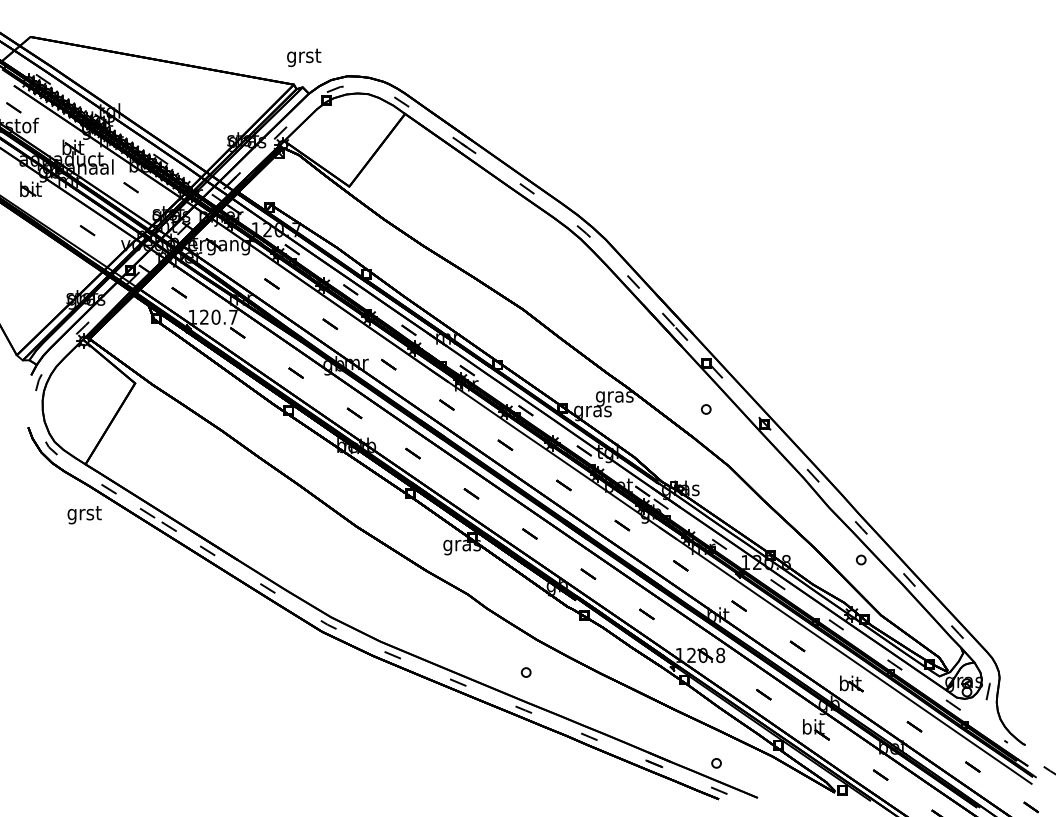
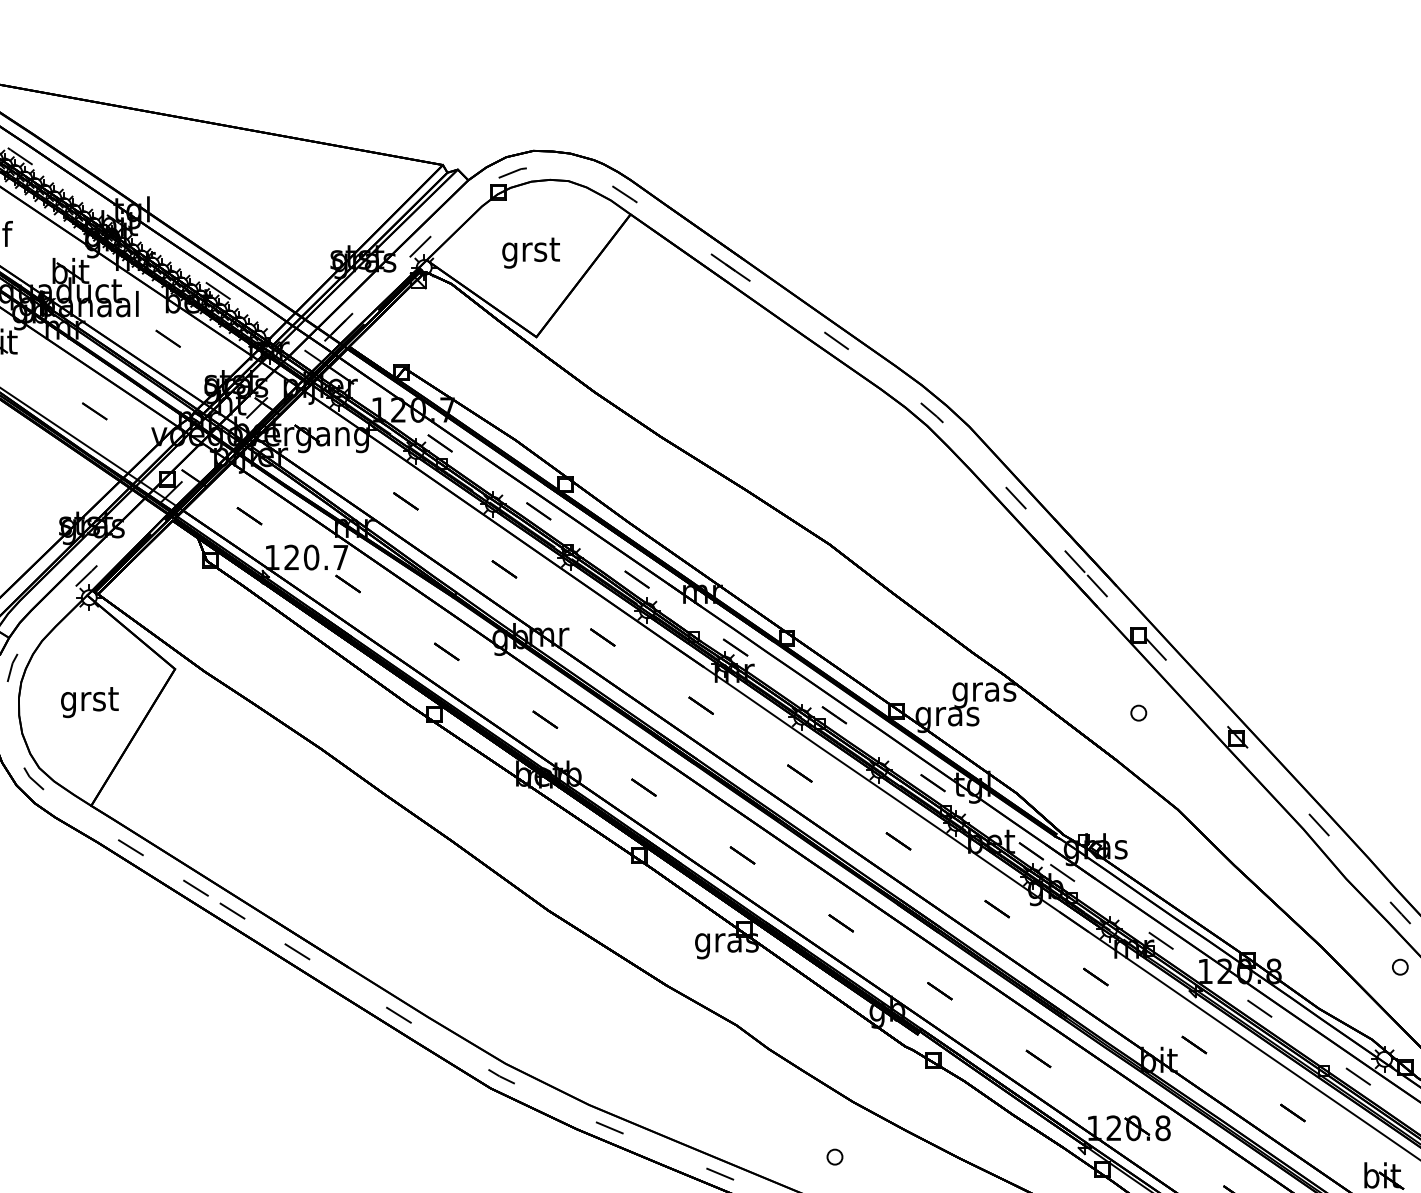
text: (304, 57) -> (531, 252), moved
text: (84, 515) -> (89, 703), moved

